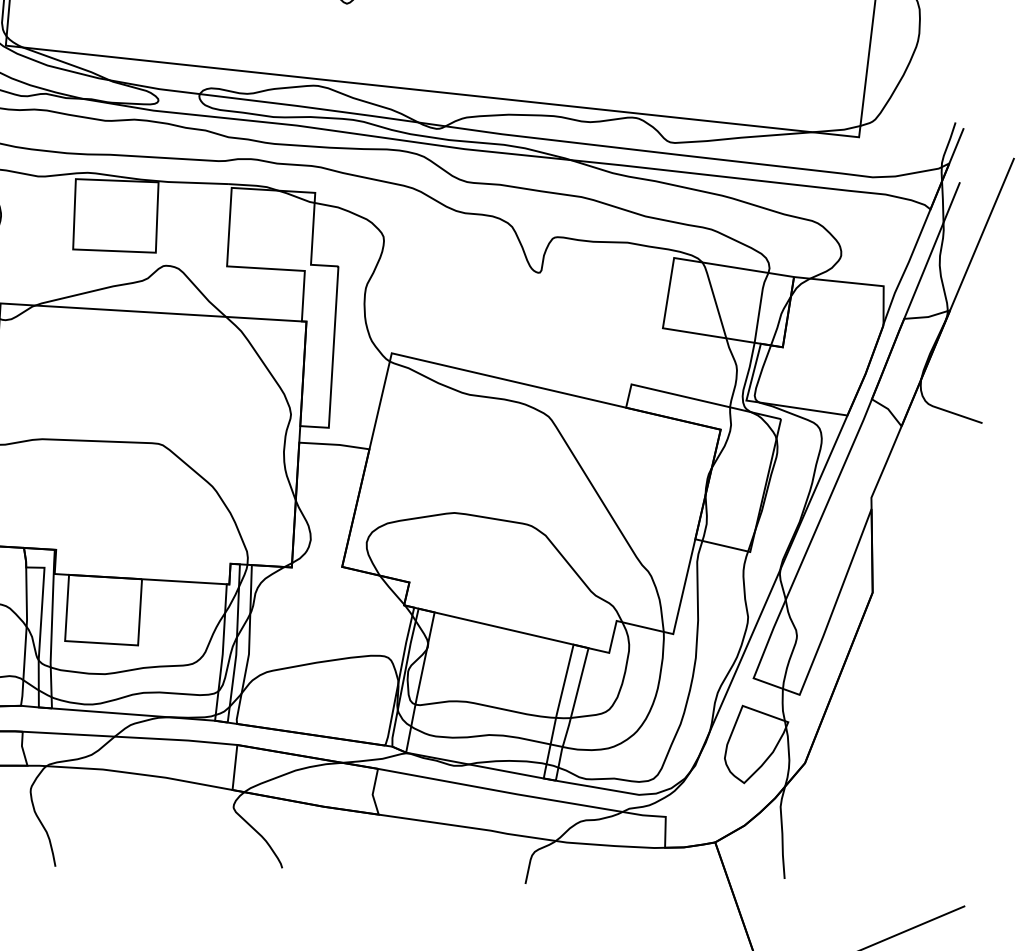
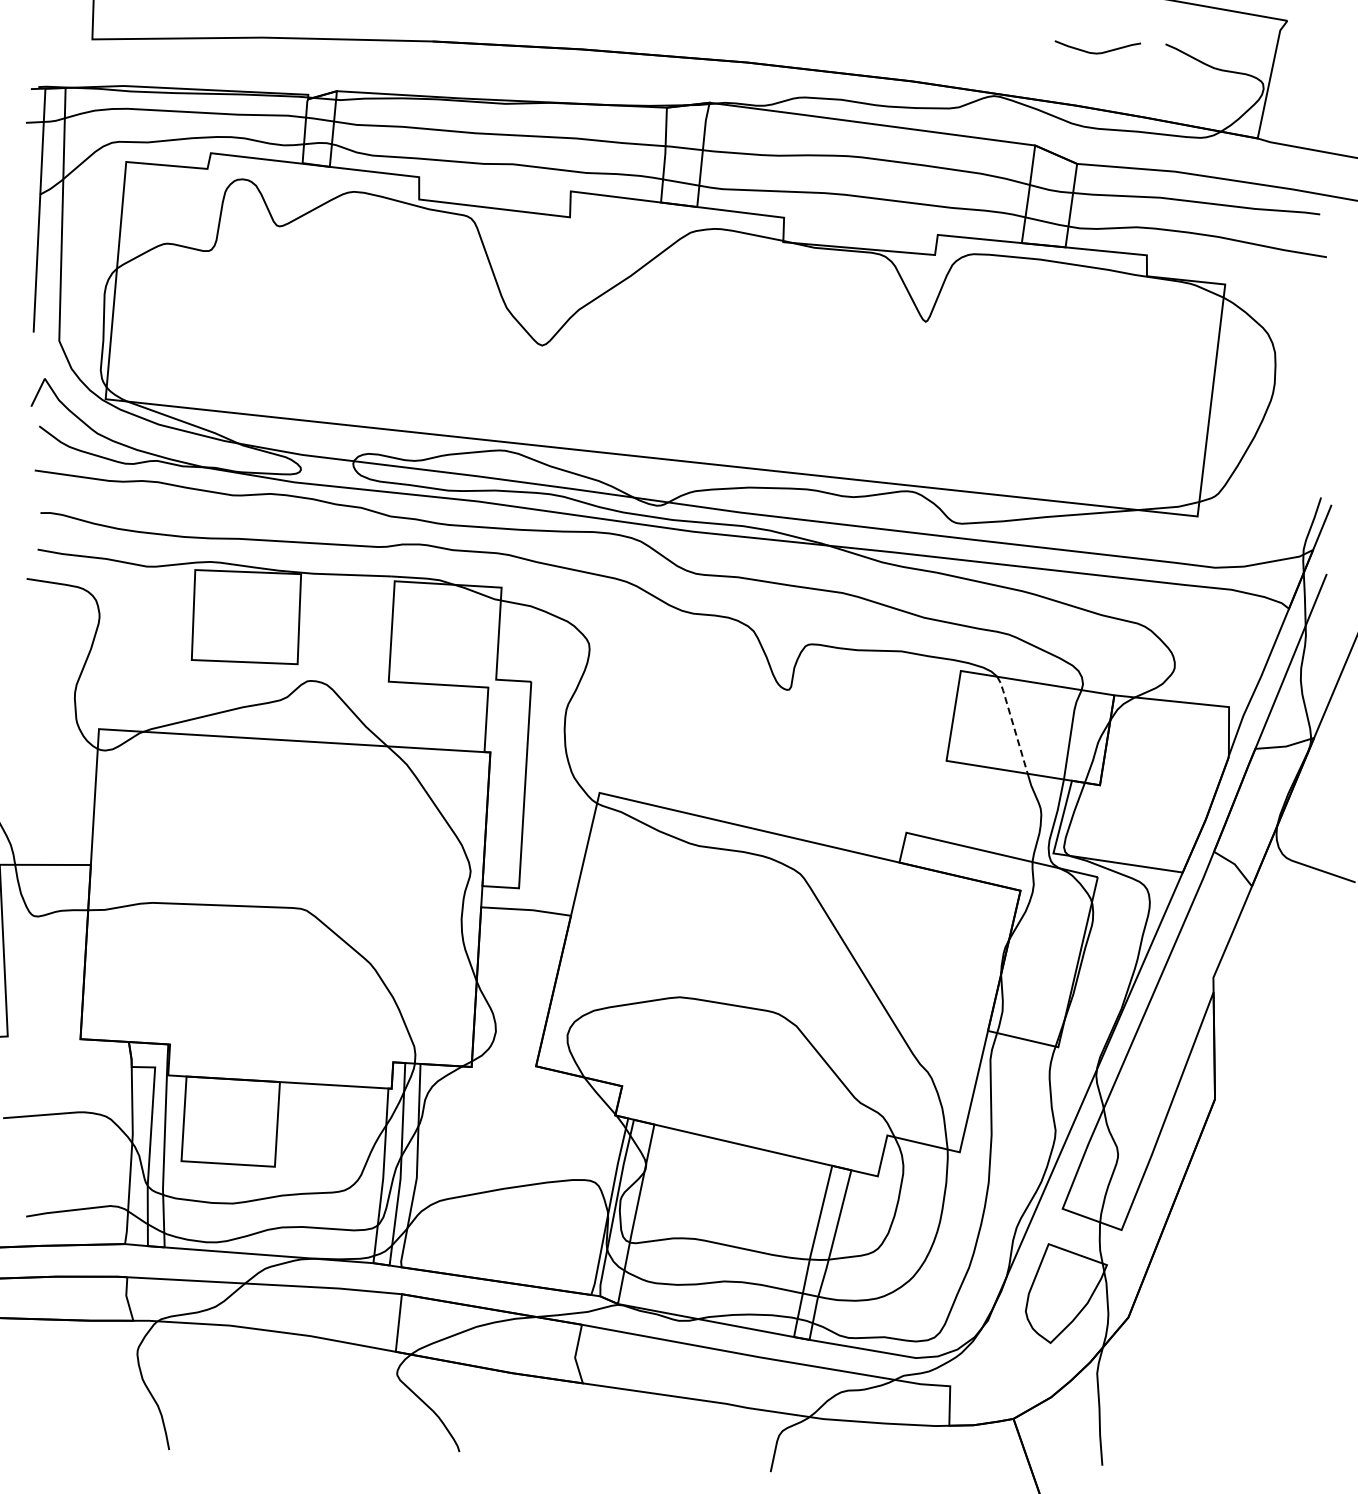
line: (715, 299) -> (1013, 724), solid -> dashed

